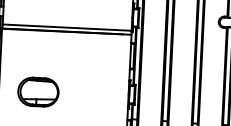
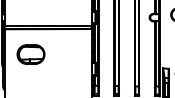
part: (37, 92) -> (30, 54), moved

